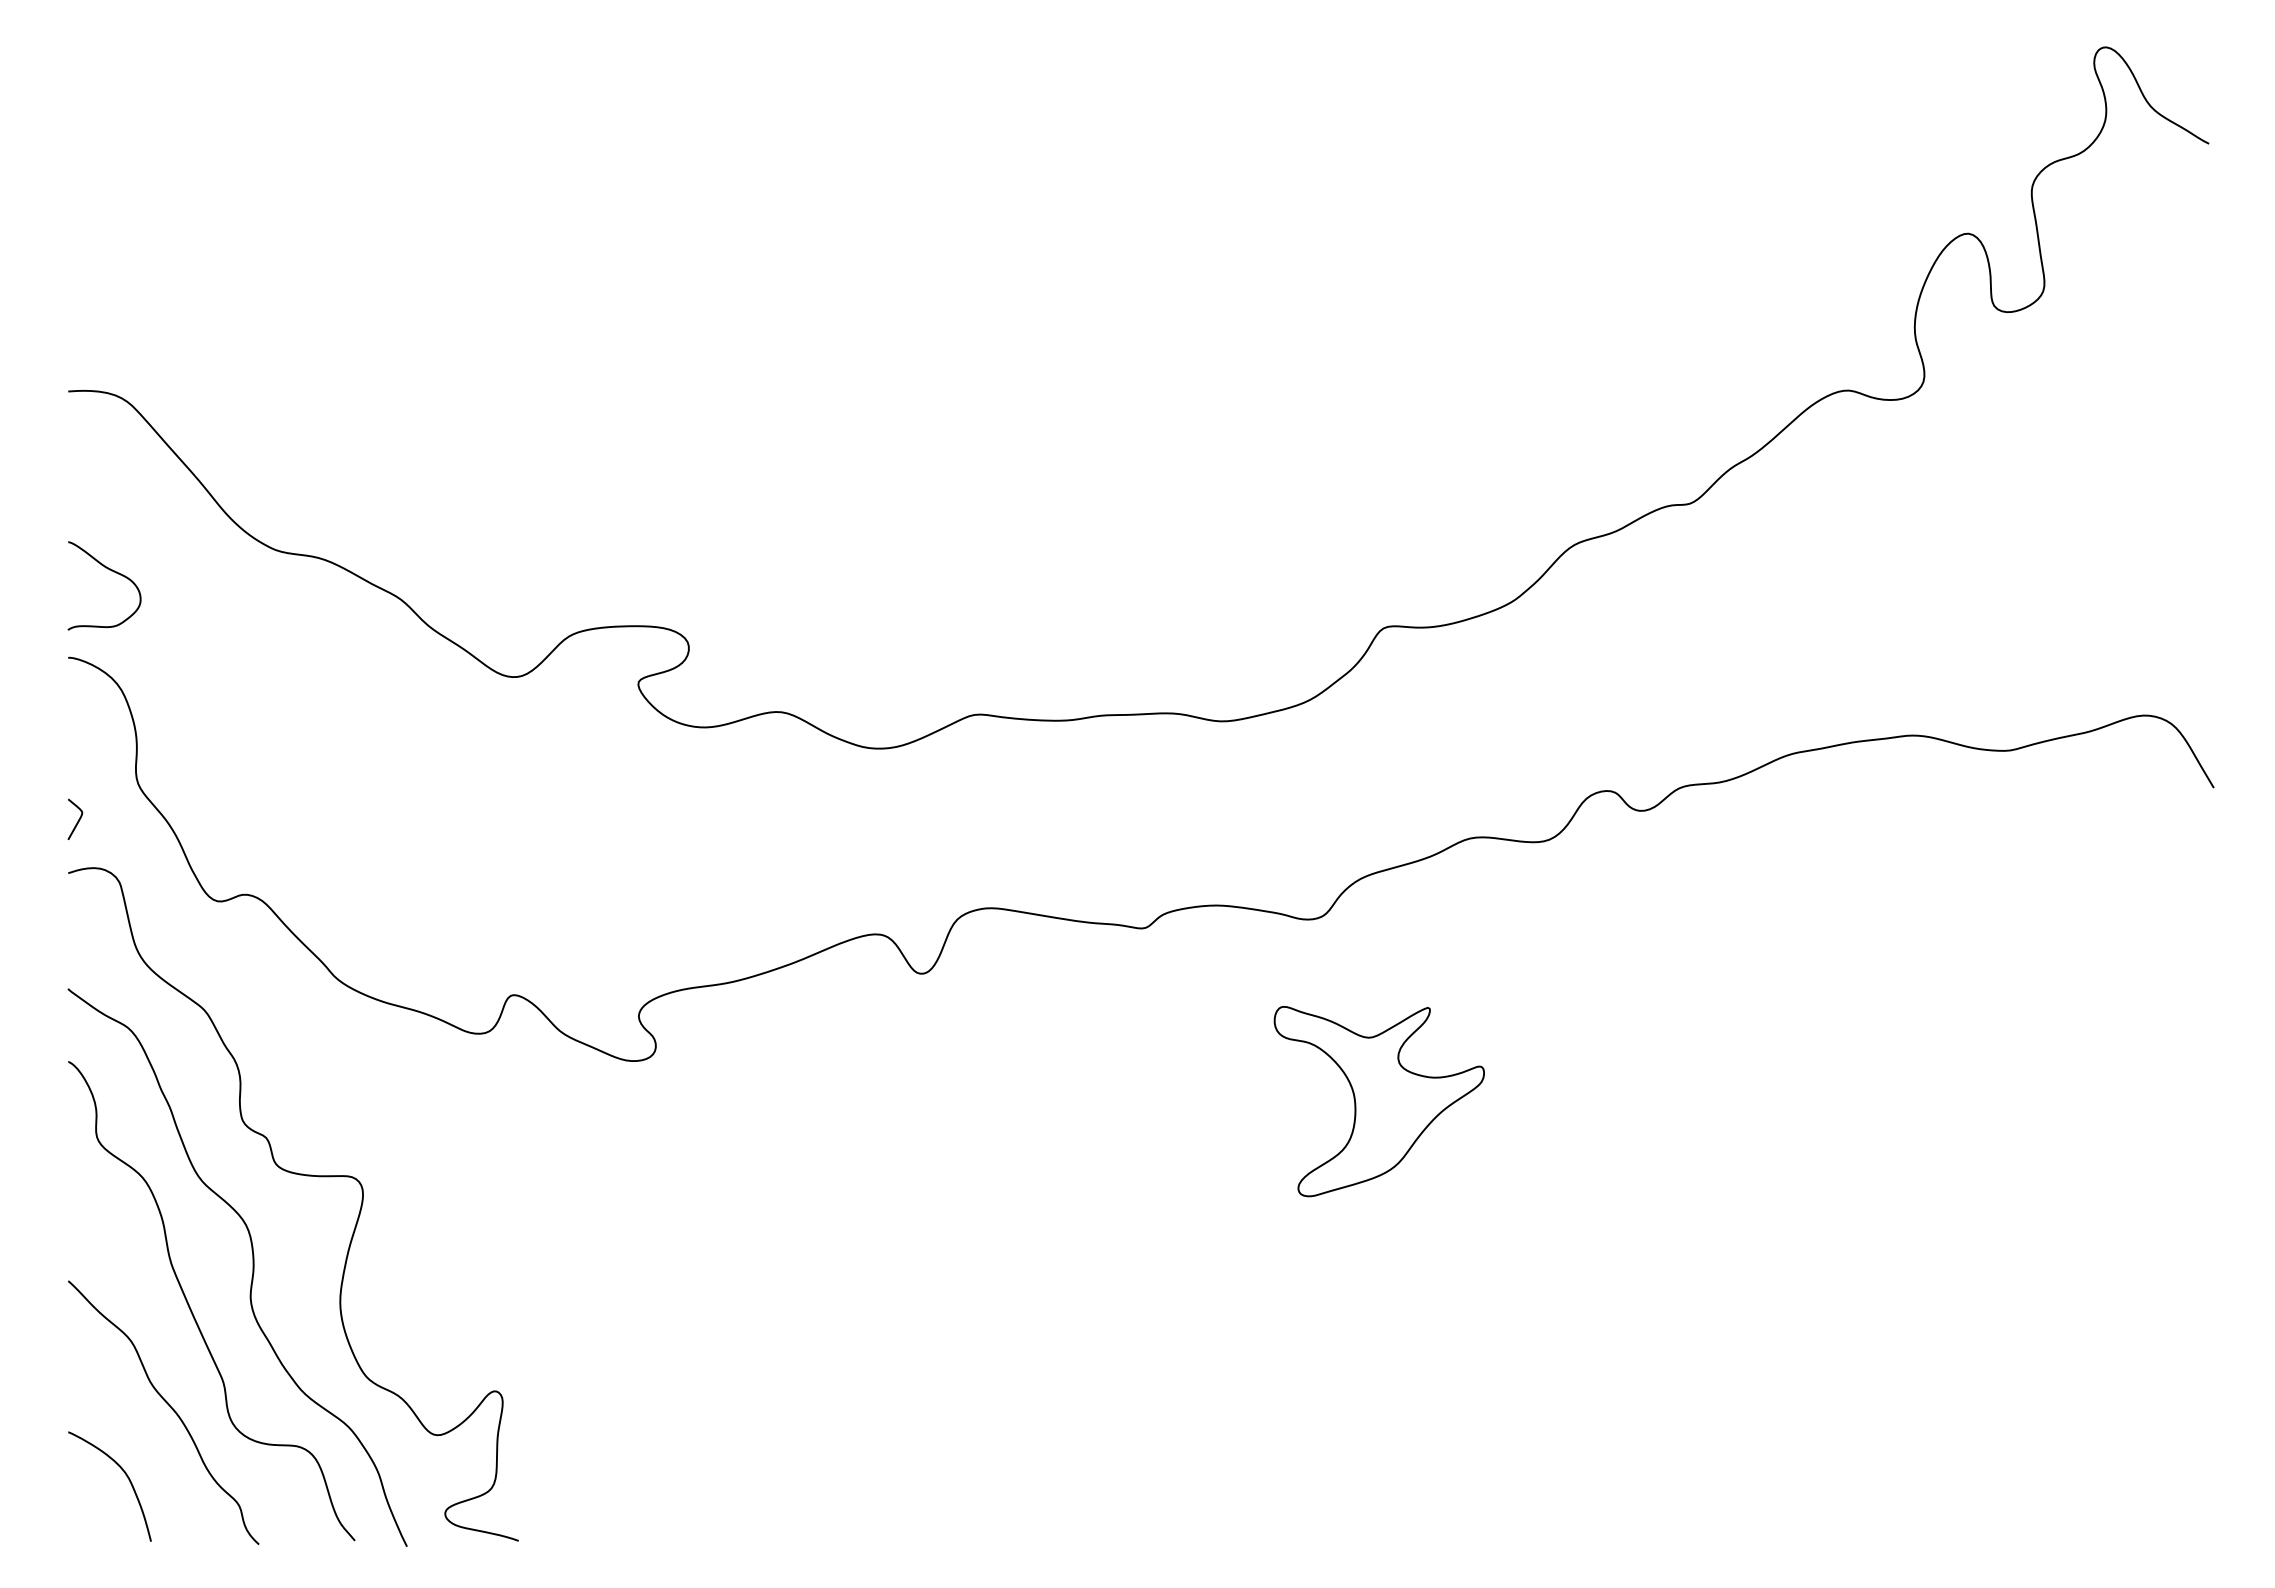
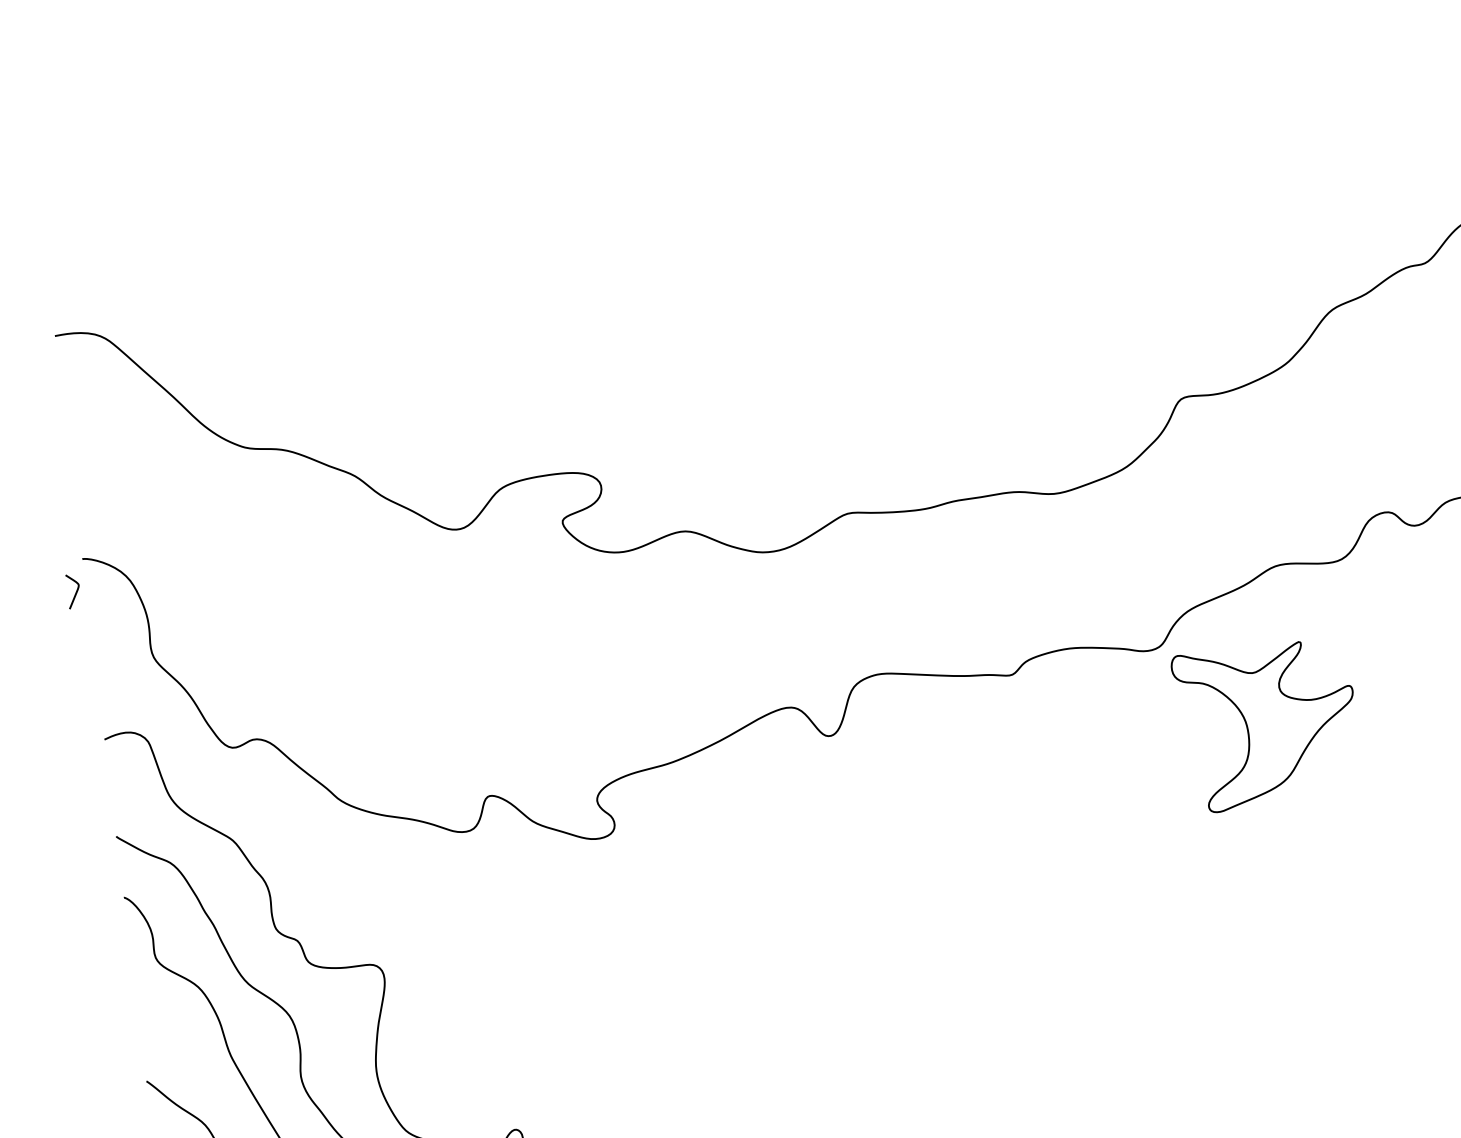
curve: (111, 571) -> (109, 482), removed
curve: (78, 819) -> (76, 591), moved
part: (1378, 1101) -> (1267, 725), moved

